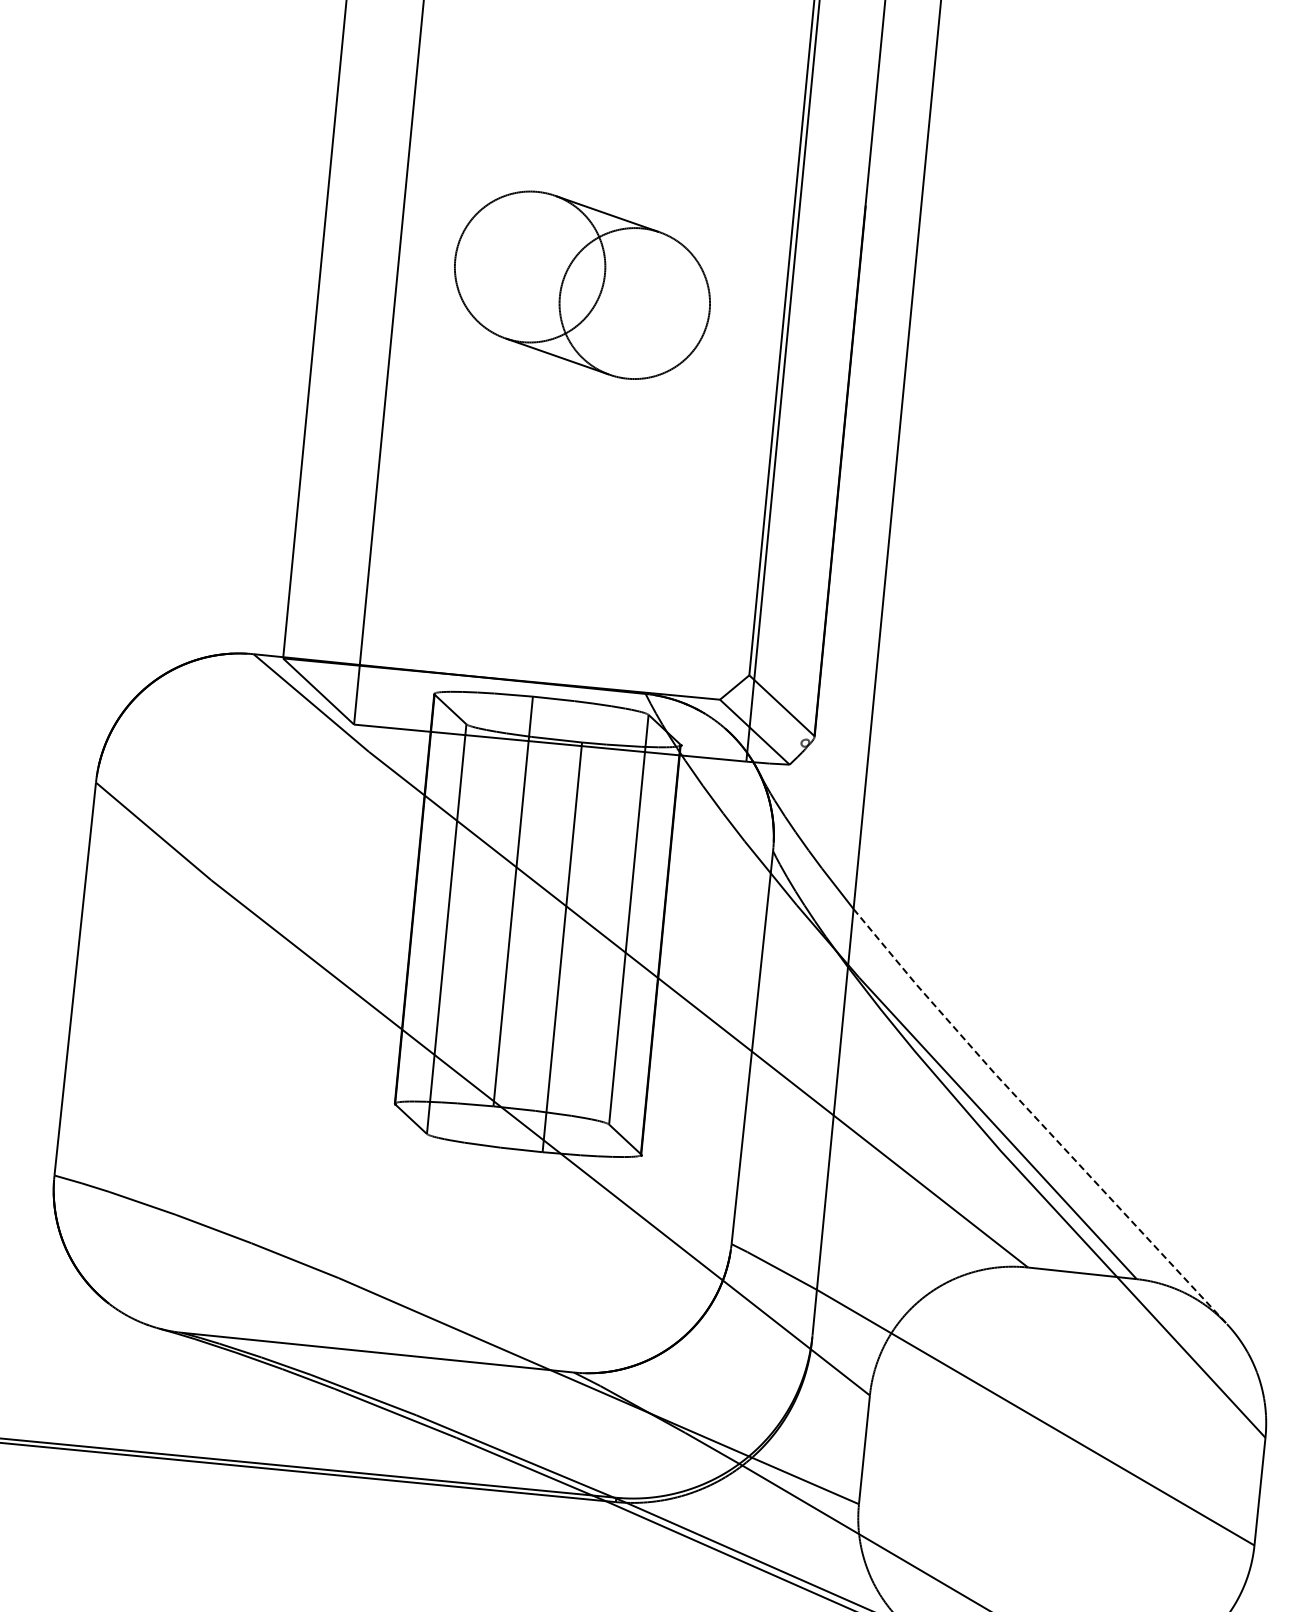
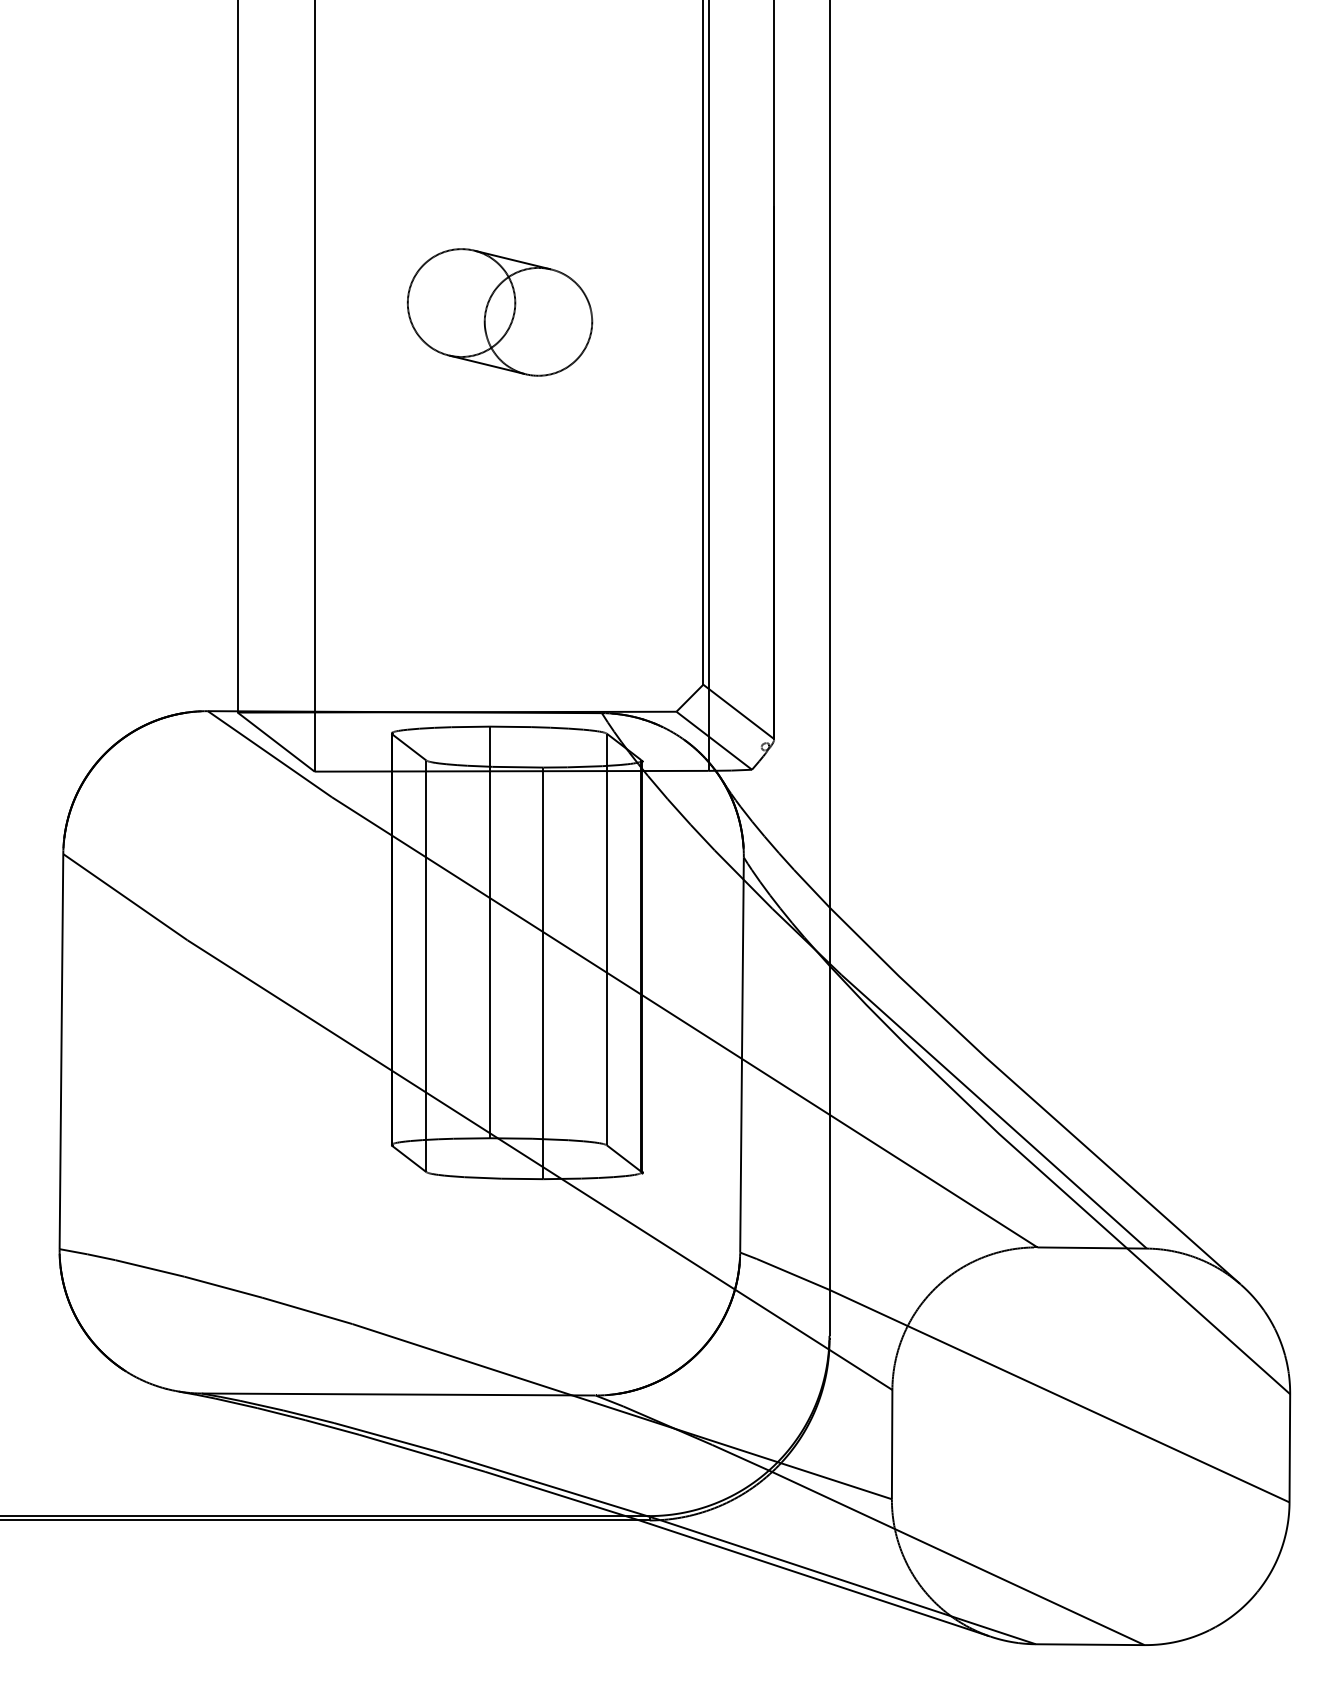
part: (583, 285) -> (500, 312), size x0.71
line: (1036, 1118) -> (1031, 1098), dashed -> solid

